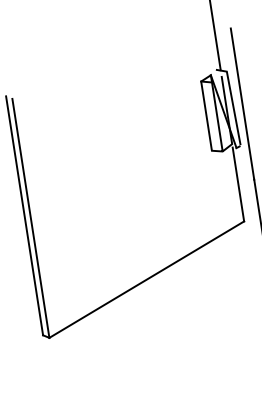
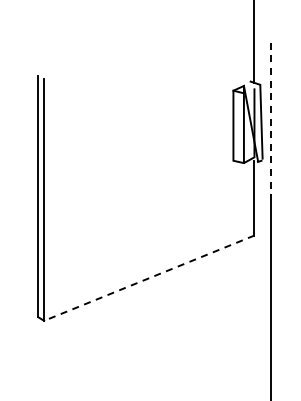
line: (242, 104) -> (270, 119), solid -> dashed
line: (146, 280) -> (148, 278), solid -> dashed

